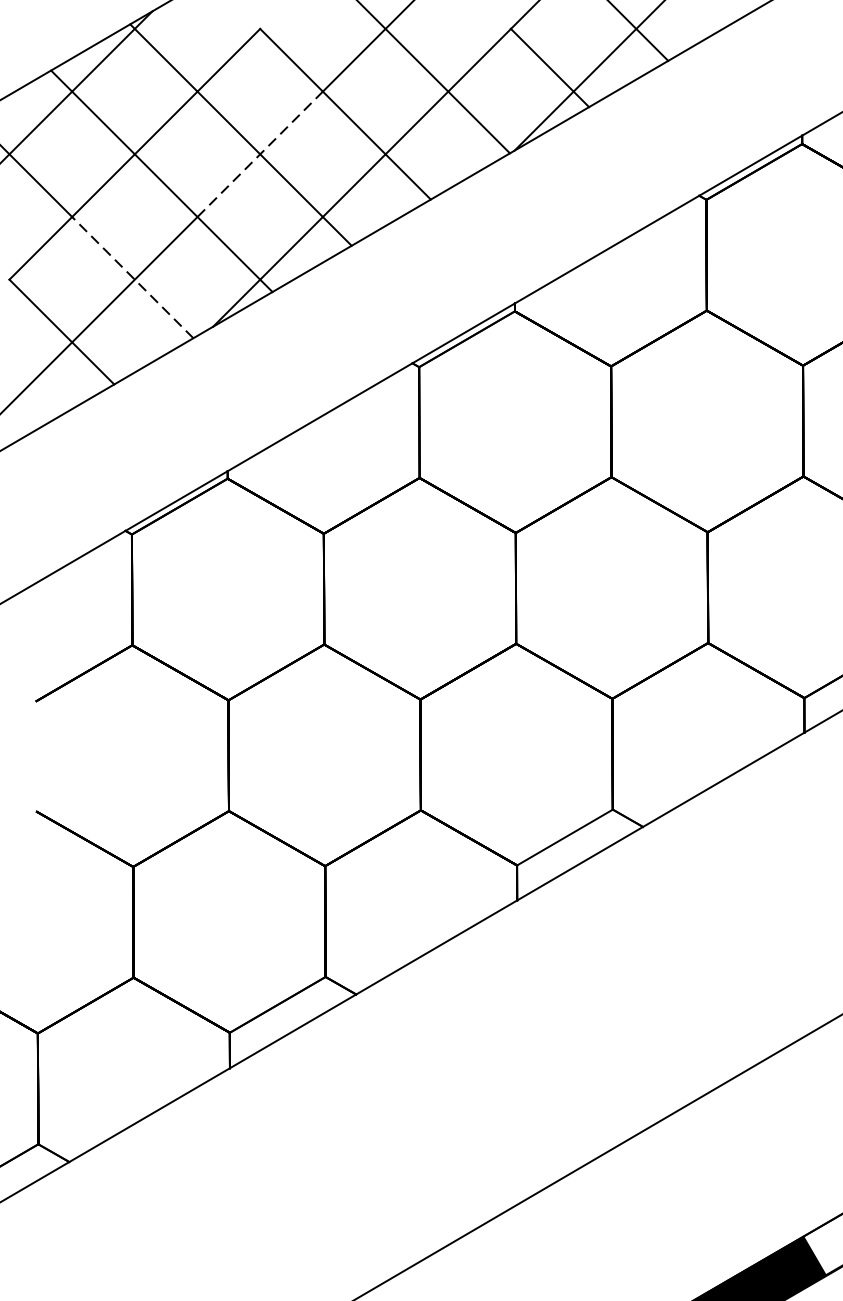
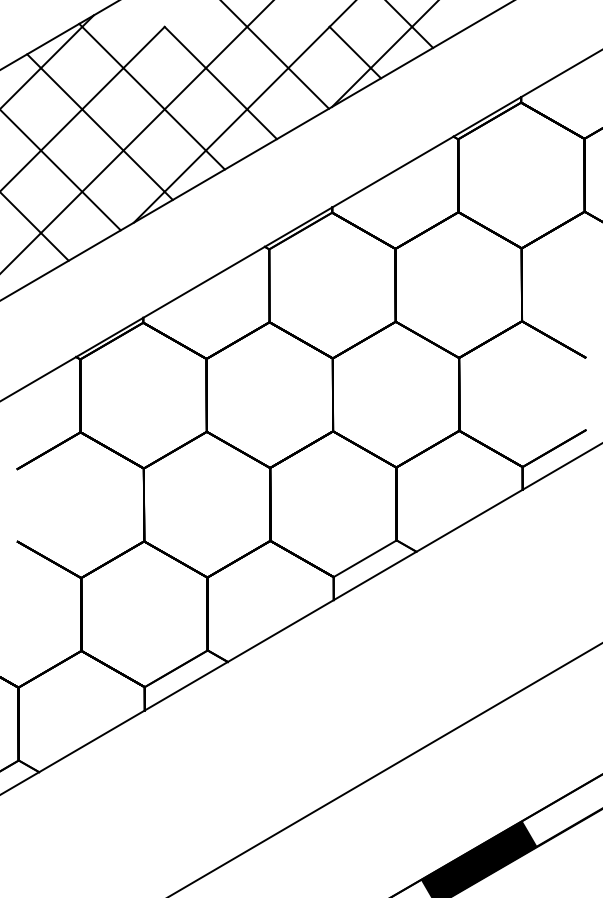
line: (261, 154) -> (165, 109), dashed -> solid
line: (132, 277) -> (80, 190), dashed -> solid

